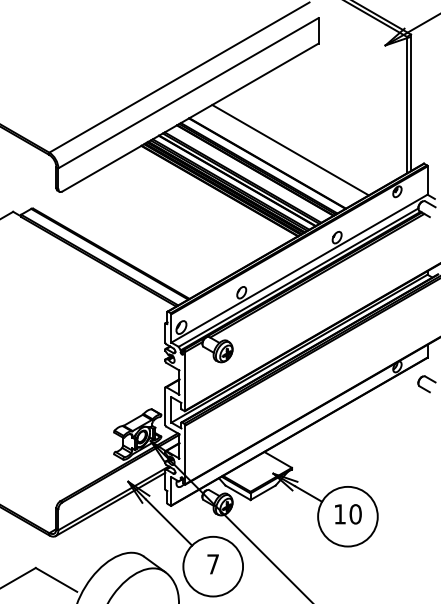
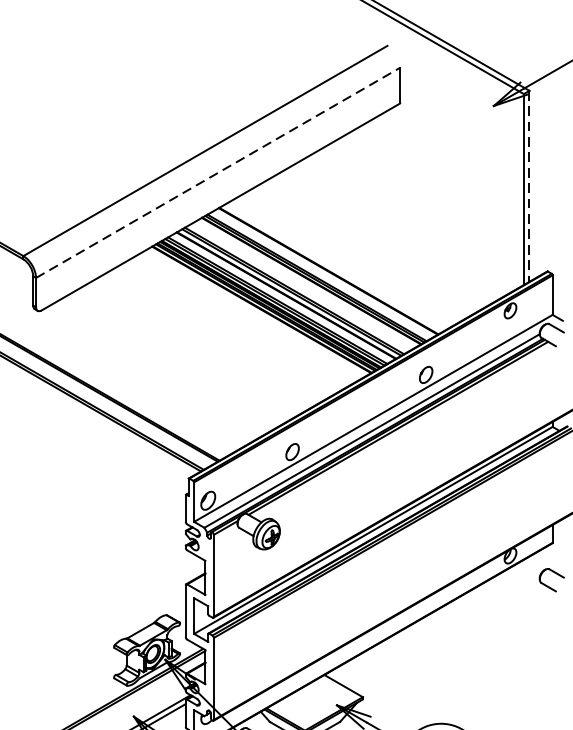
line: (188, 92) -> (218, 171), solid -> dashed
line: (411, 103) -> (530, 187), solid -> dashed
line: (290, 150) -> (360, 253), removed

